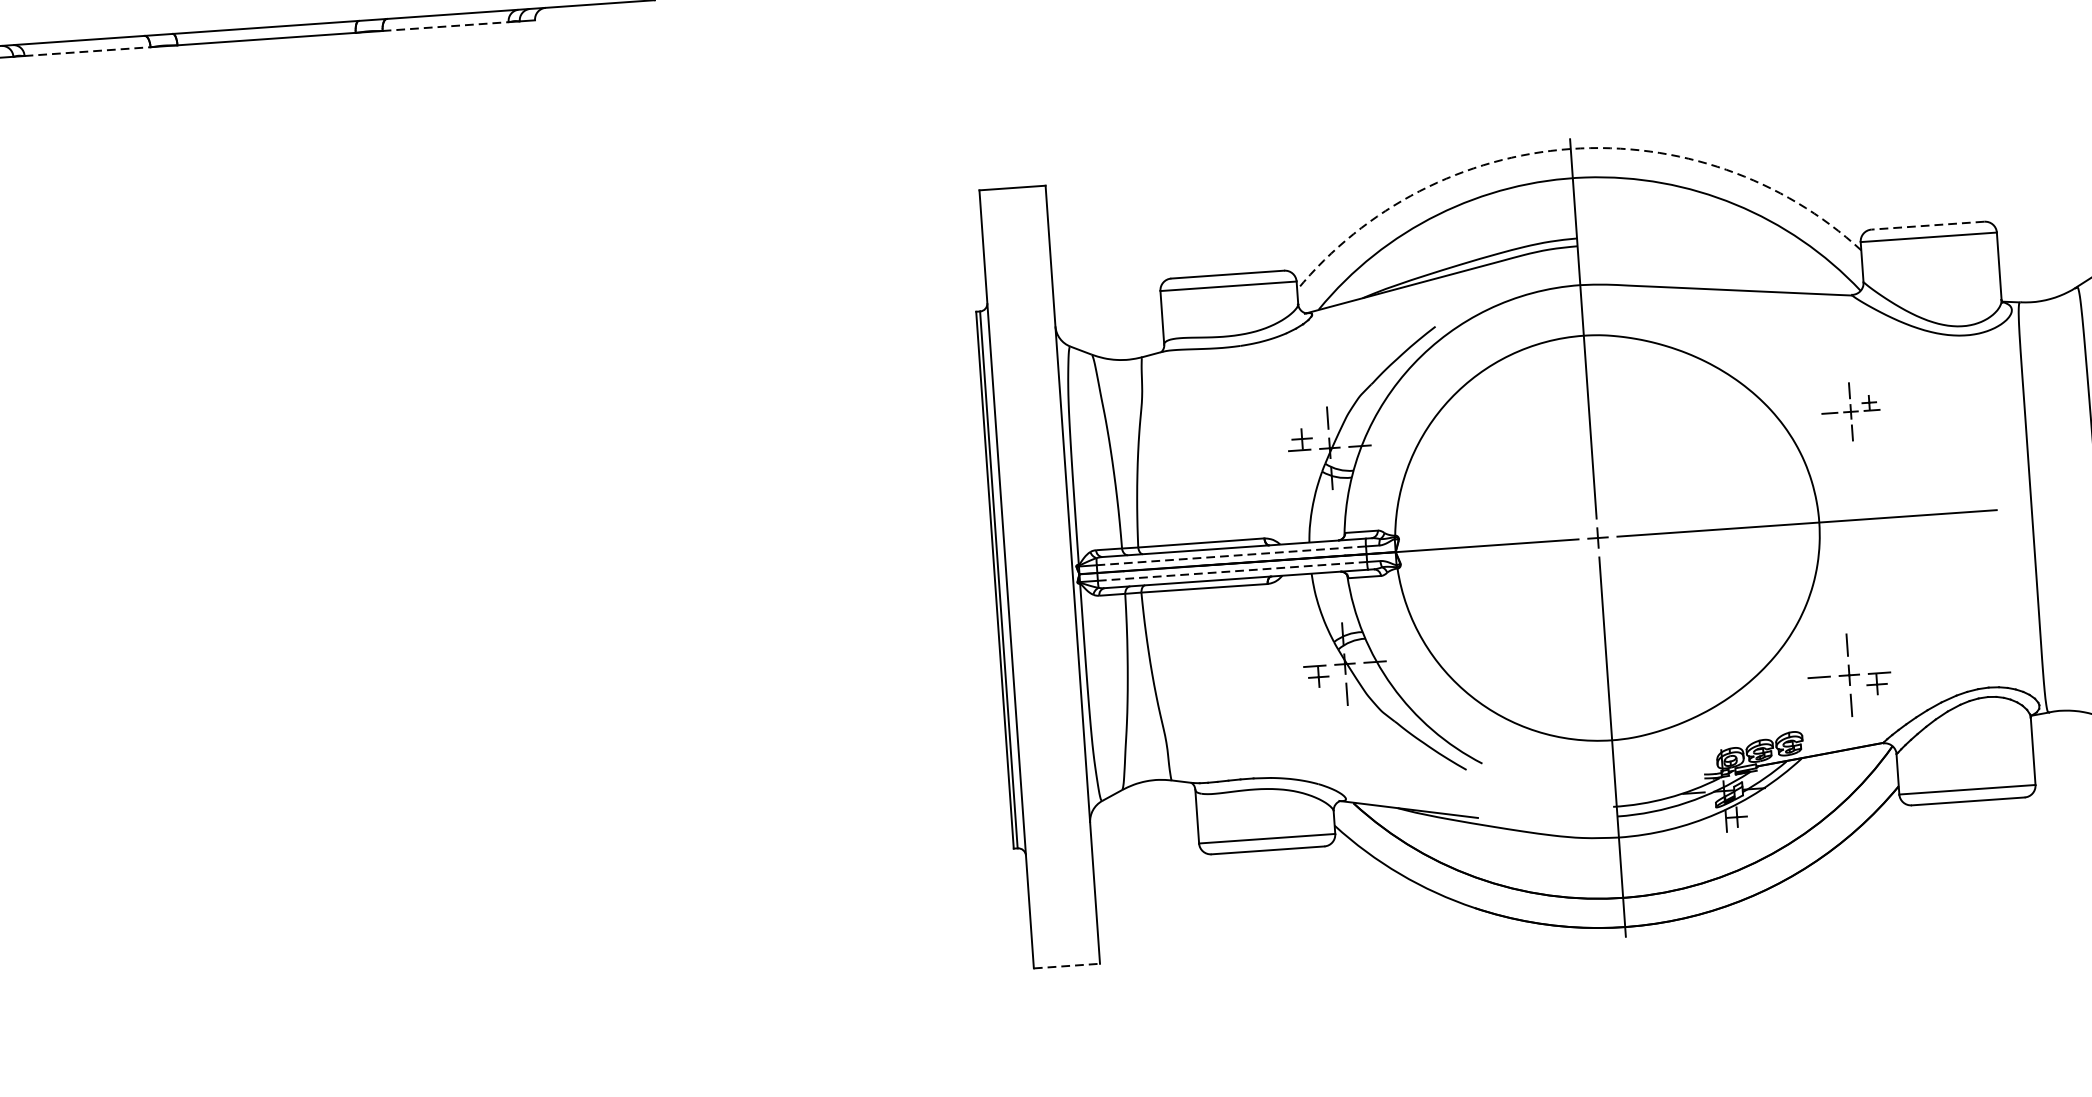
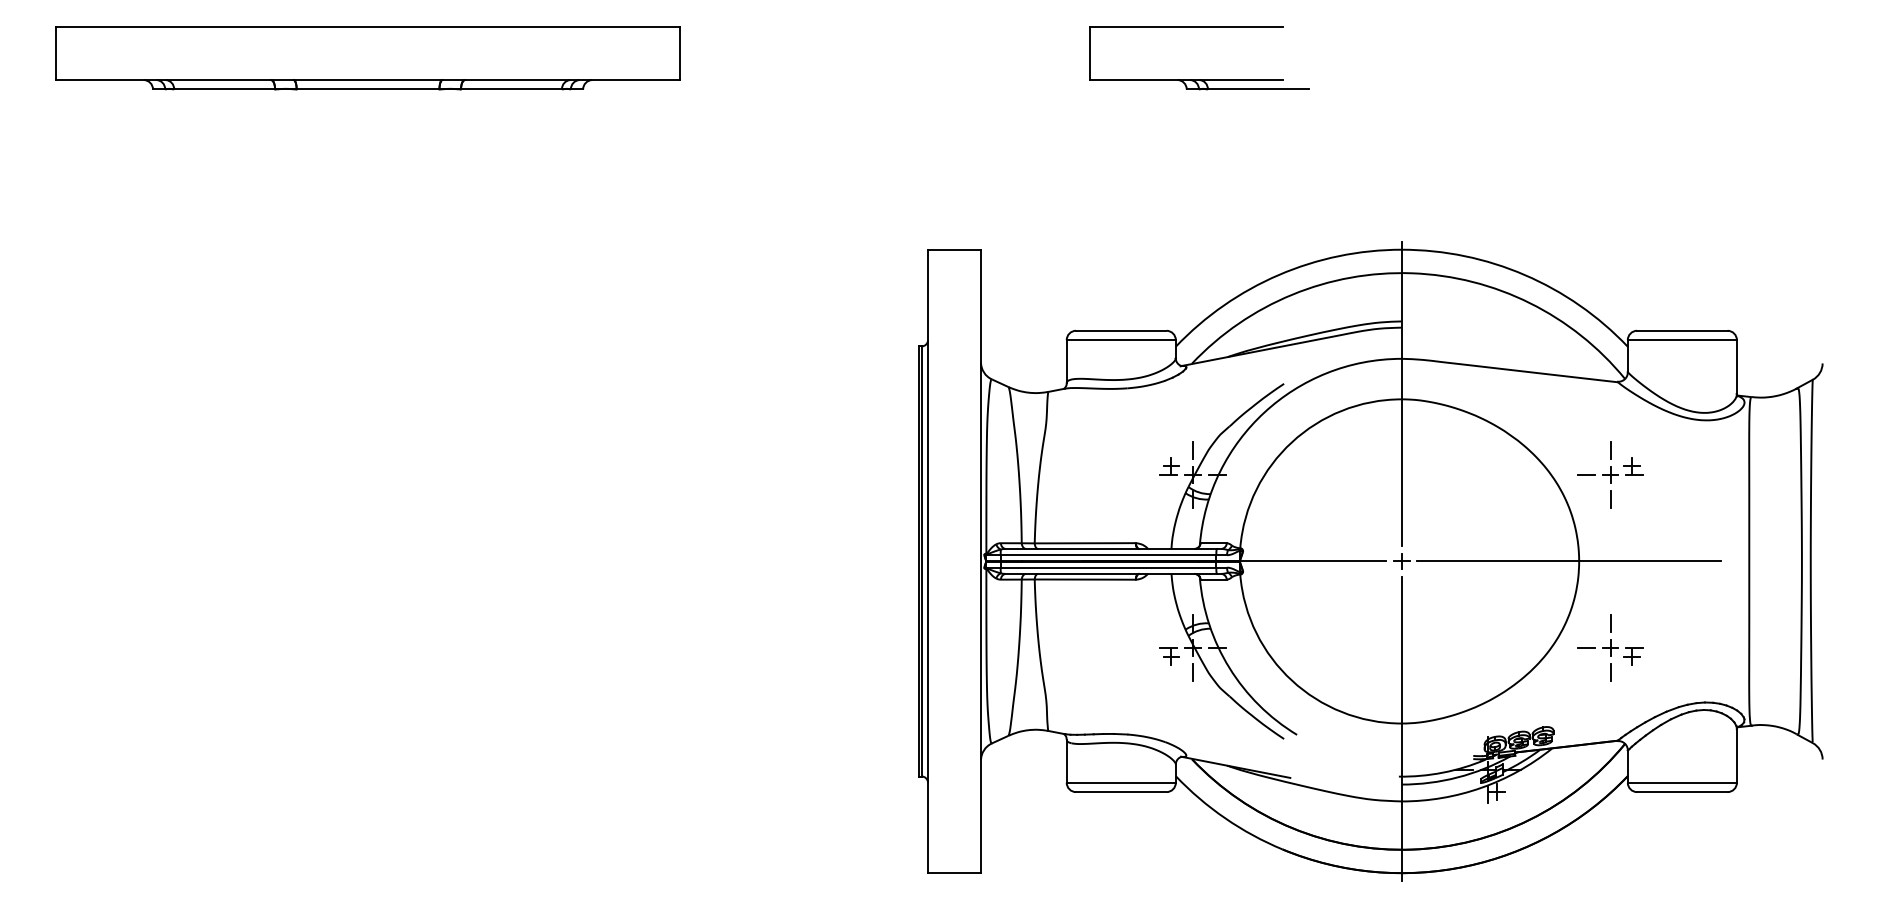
line: (446, 26) -> (512, 89), dashed -> solid
line: (88, 51) -> (225, 89), dashed -> solid
arc: (1570, 148) -> (1401, 249), dashed -> solid
line: (1926, 225) -> (1681, 330), dashed -> solid
part: (1850, 411) -> (1610, 474), size x1.43
line: (1231, 556) -> (1108, 555), dashed -> solid
line: (1232, 571) -> (1108, 567), dashed -> solid
part: (1849, 674) -> (1610, 647), moved
line: (1068, 966) -> (955, 873), dashed -> solid

